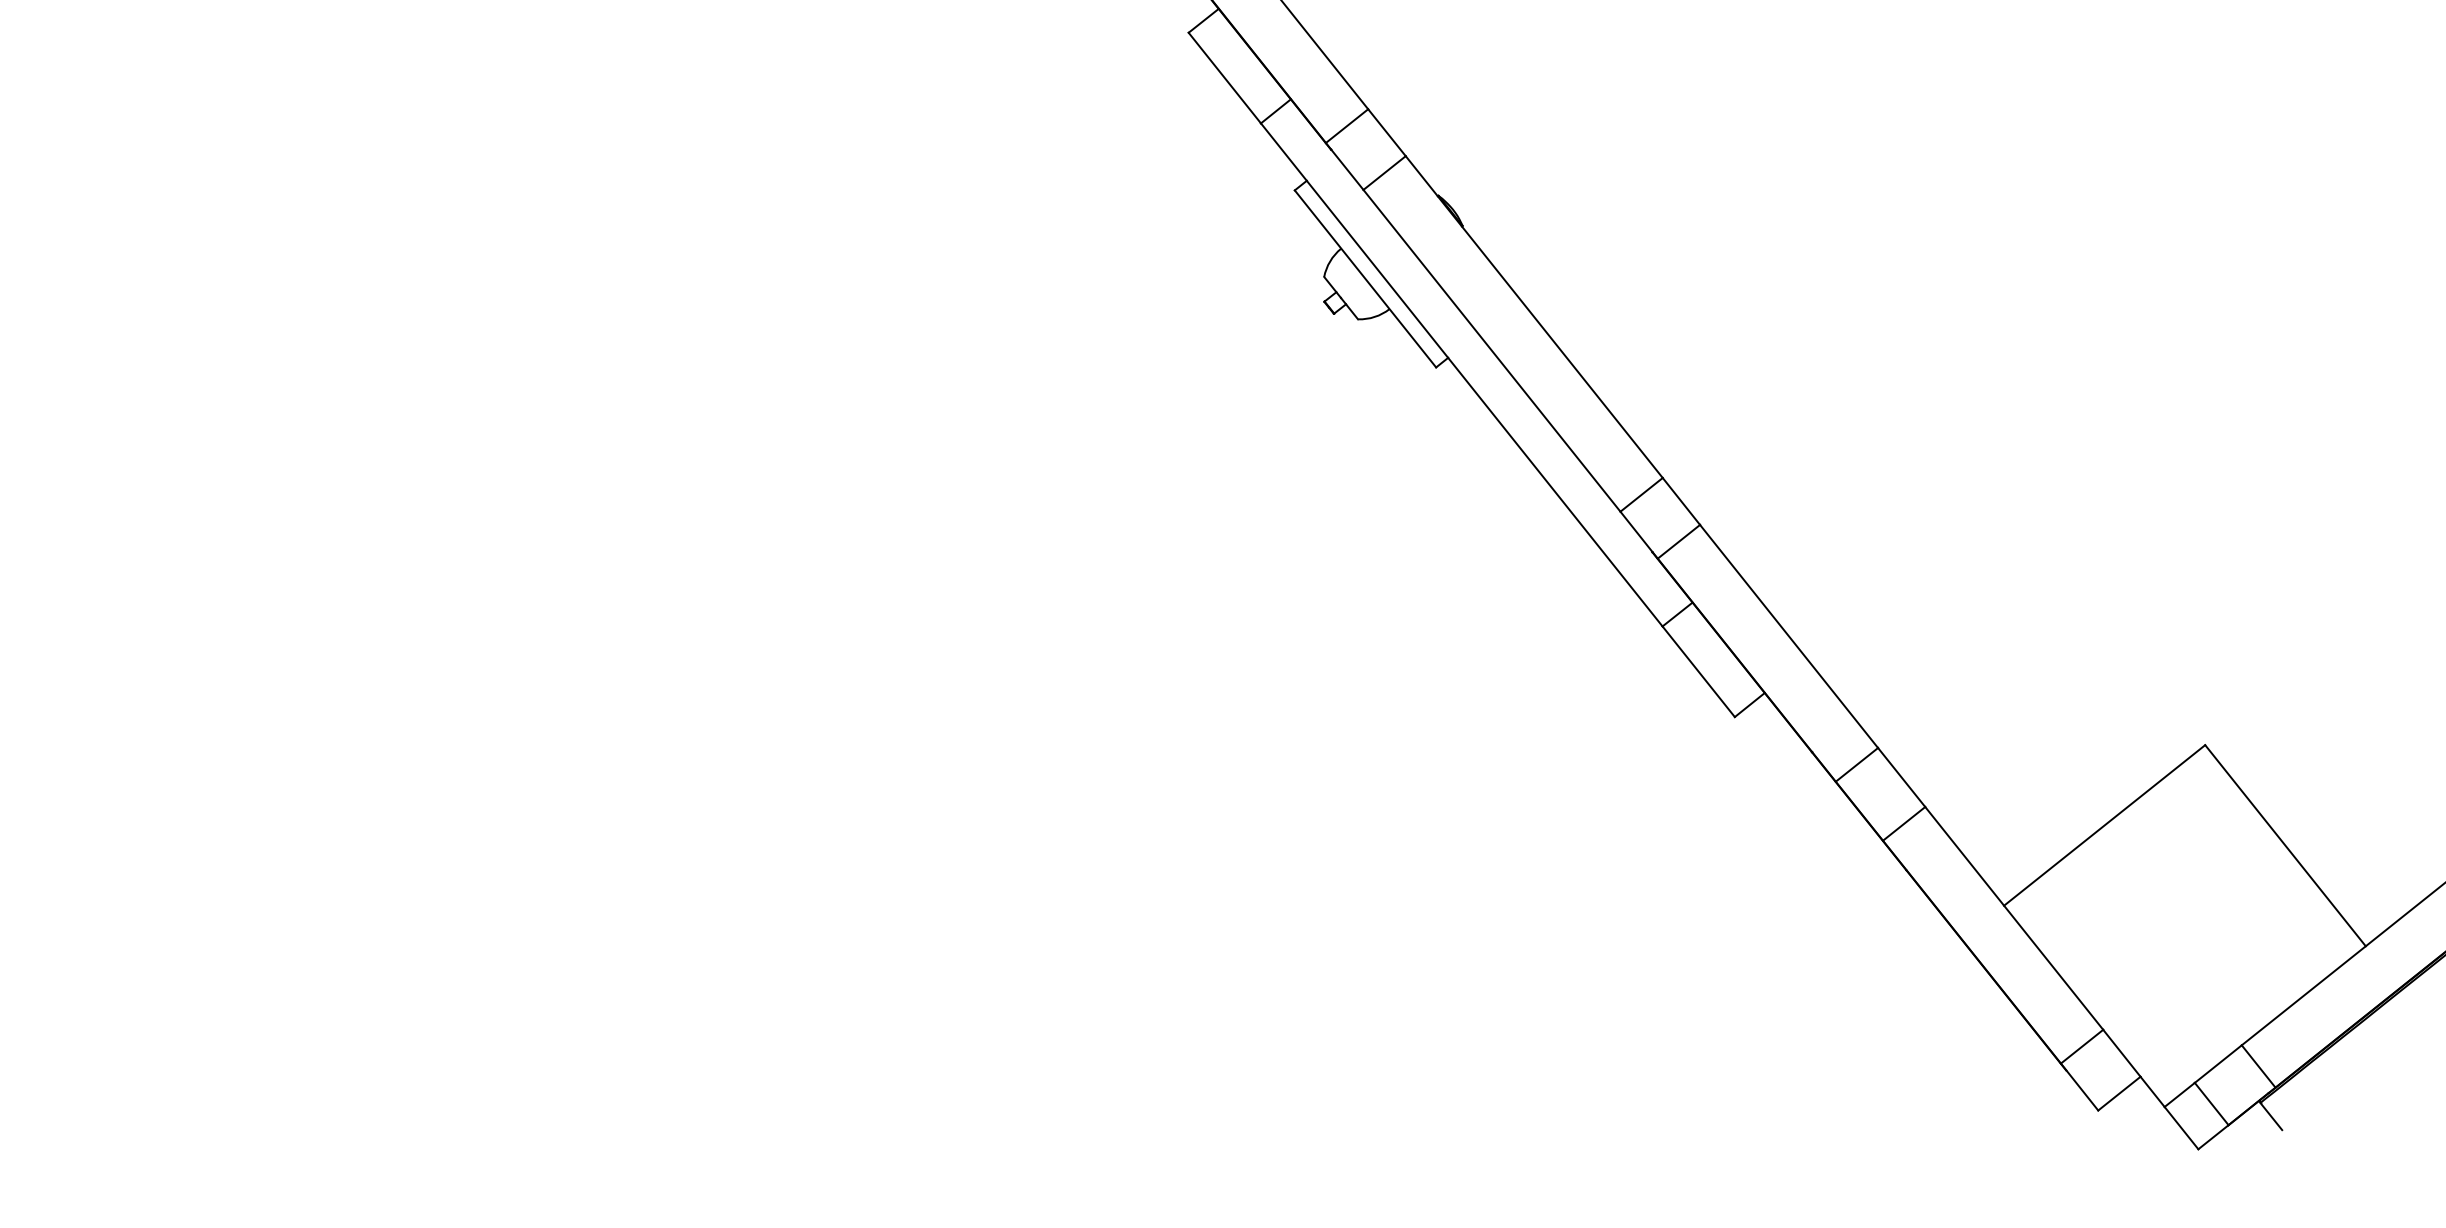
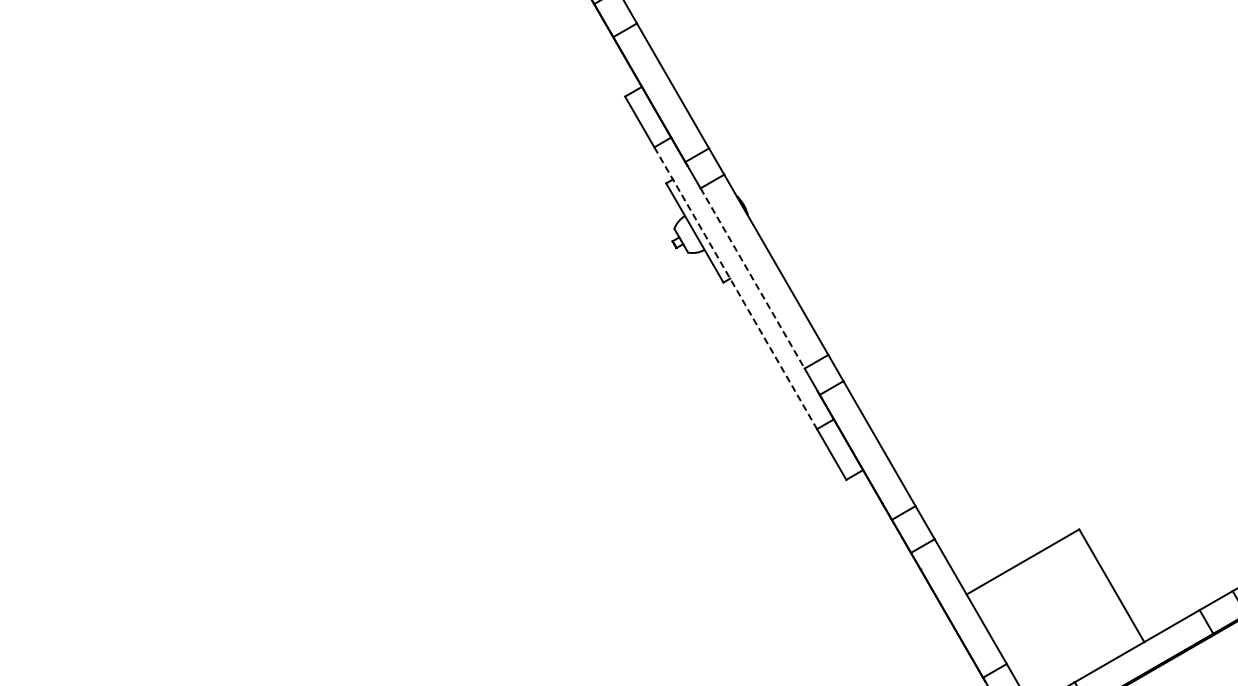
line: (1491, 350) -> (752, 278), solid -> dashed
line: (1461, 375) -> (735, 288), solid -> dashed

